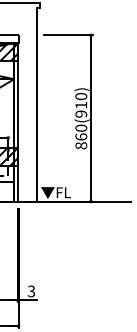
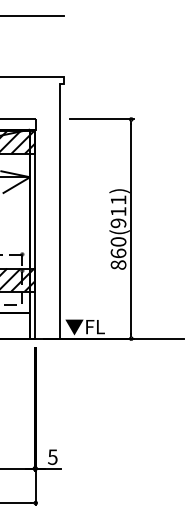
text: (81, 96) -> (118, 199), 860(910) -> 860(911)
text: (31, 290) -> (52, 456), 3 -> 5

